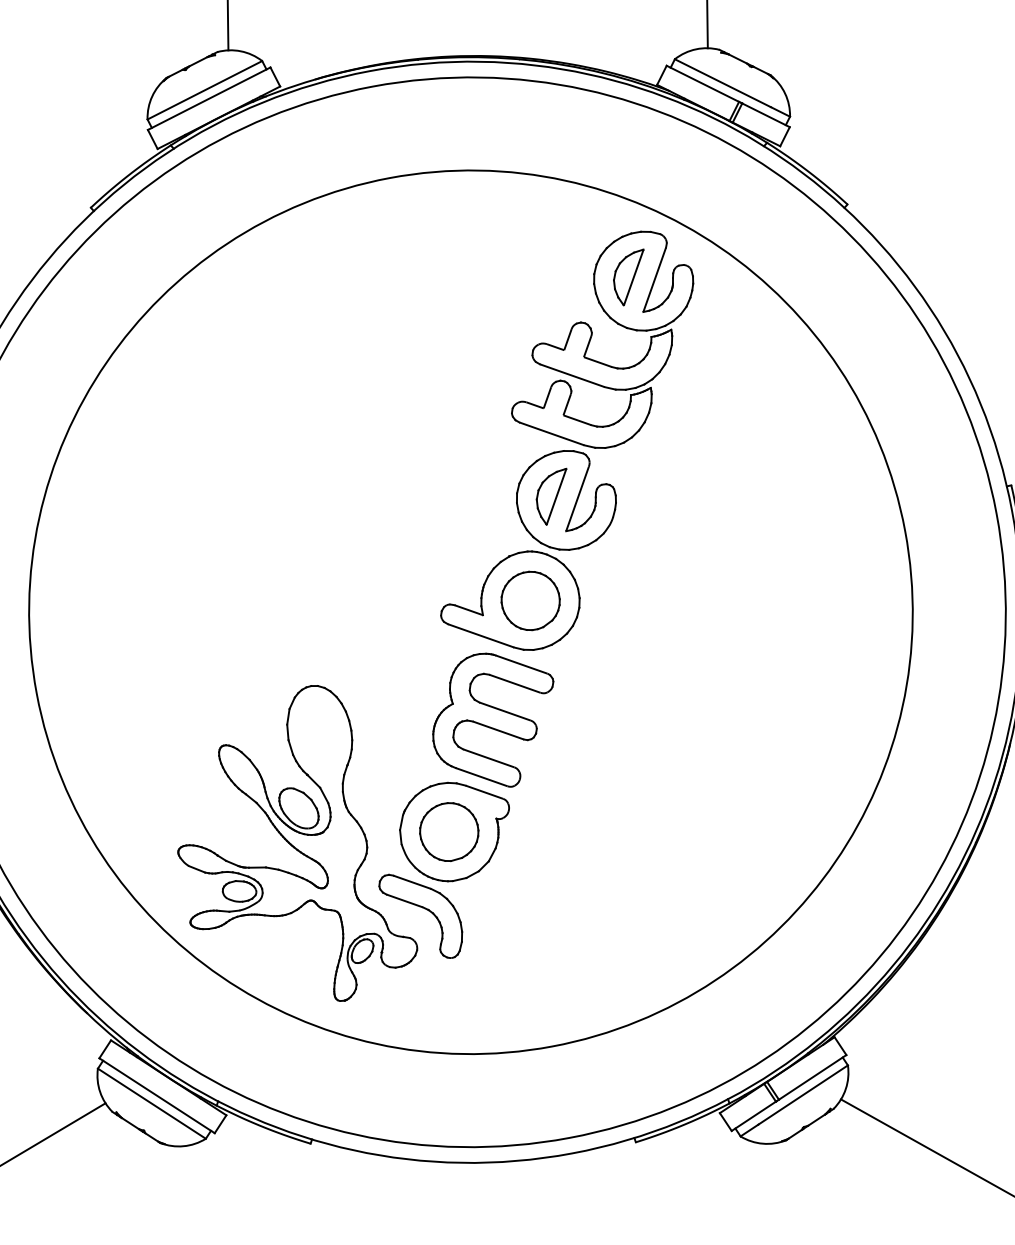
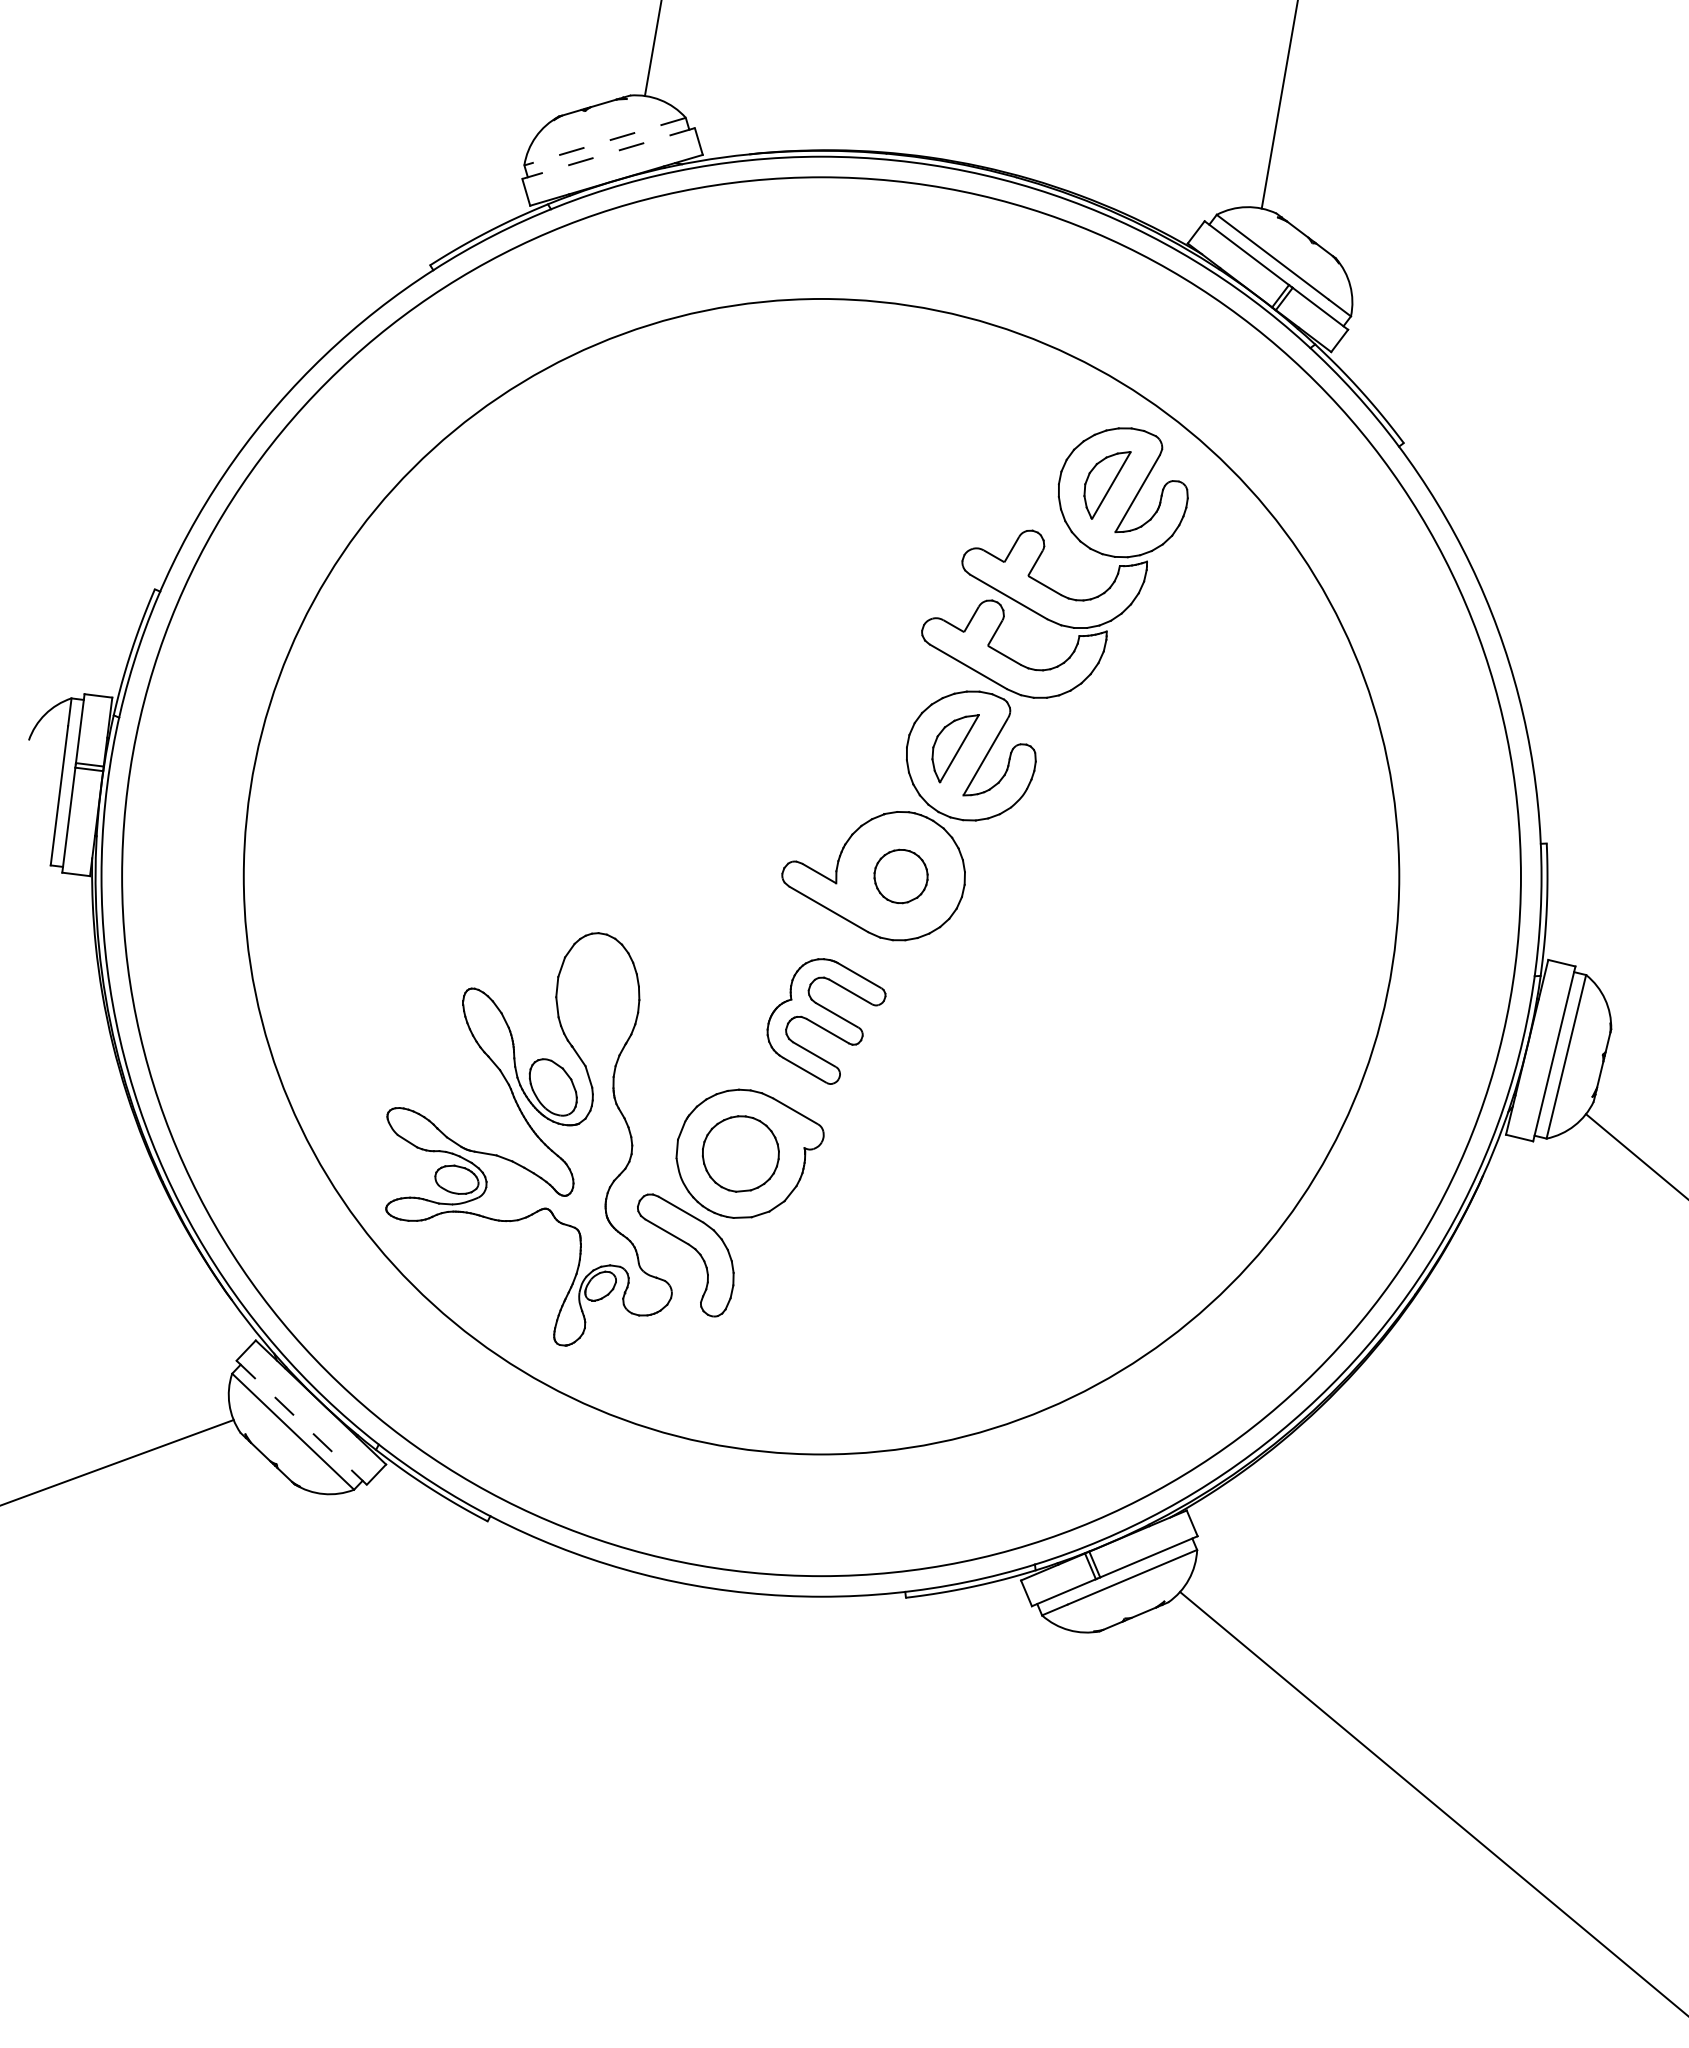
line: (204, 90) -> (604, 141), solid -> dashed
line: (209, 98) -> (608, 153), solid -> dashed
part: (530, 601) -> (900, 876), size x0.7
part: (495, 720) -> (826, 1021), size x0.7
line: (156, 1095) -> (301, 1422), solid -> dashed

